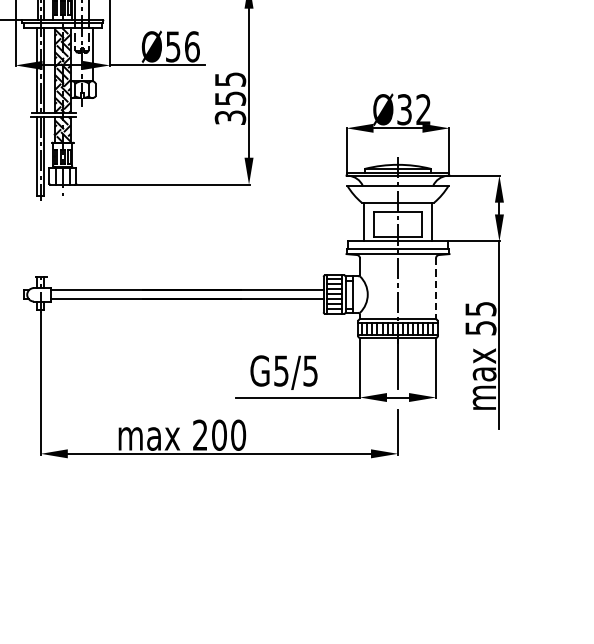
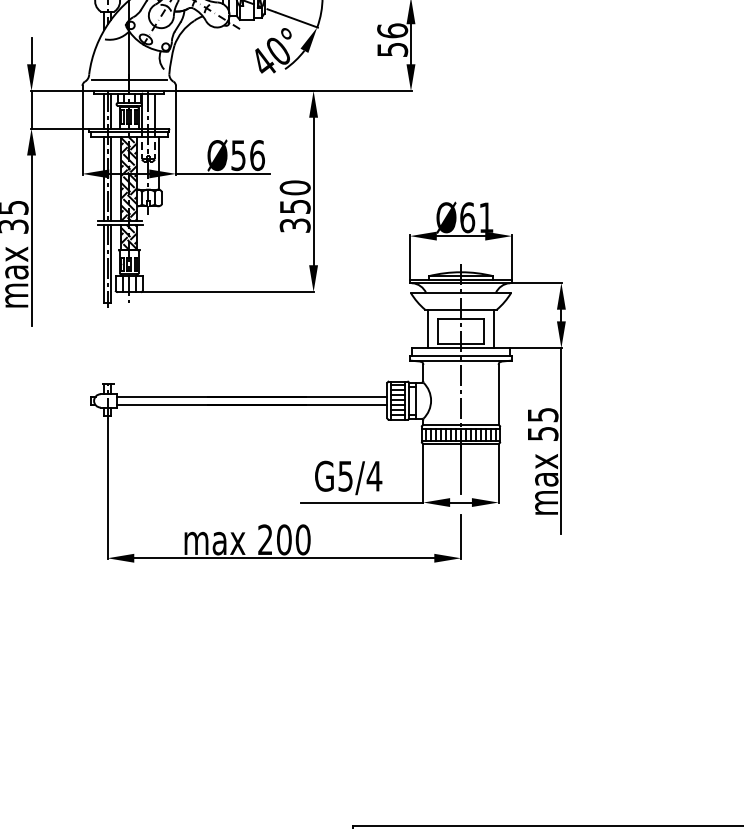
text: (229, 79) -> (294, 187), 355 -> 350
text: (413, 109) -> (476, 217), Ø32 -> Ø61
line: (435, 289) -> (498, 395), dashed -> solid
text: (310, 371) -> (374, 476), G5/5 -> G5/4

